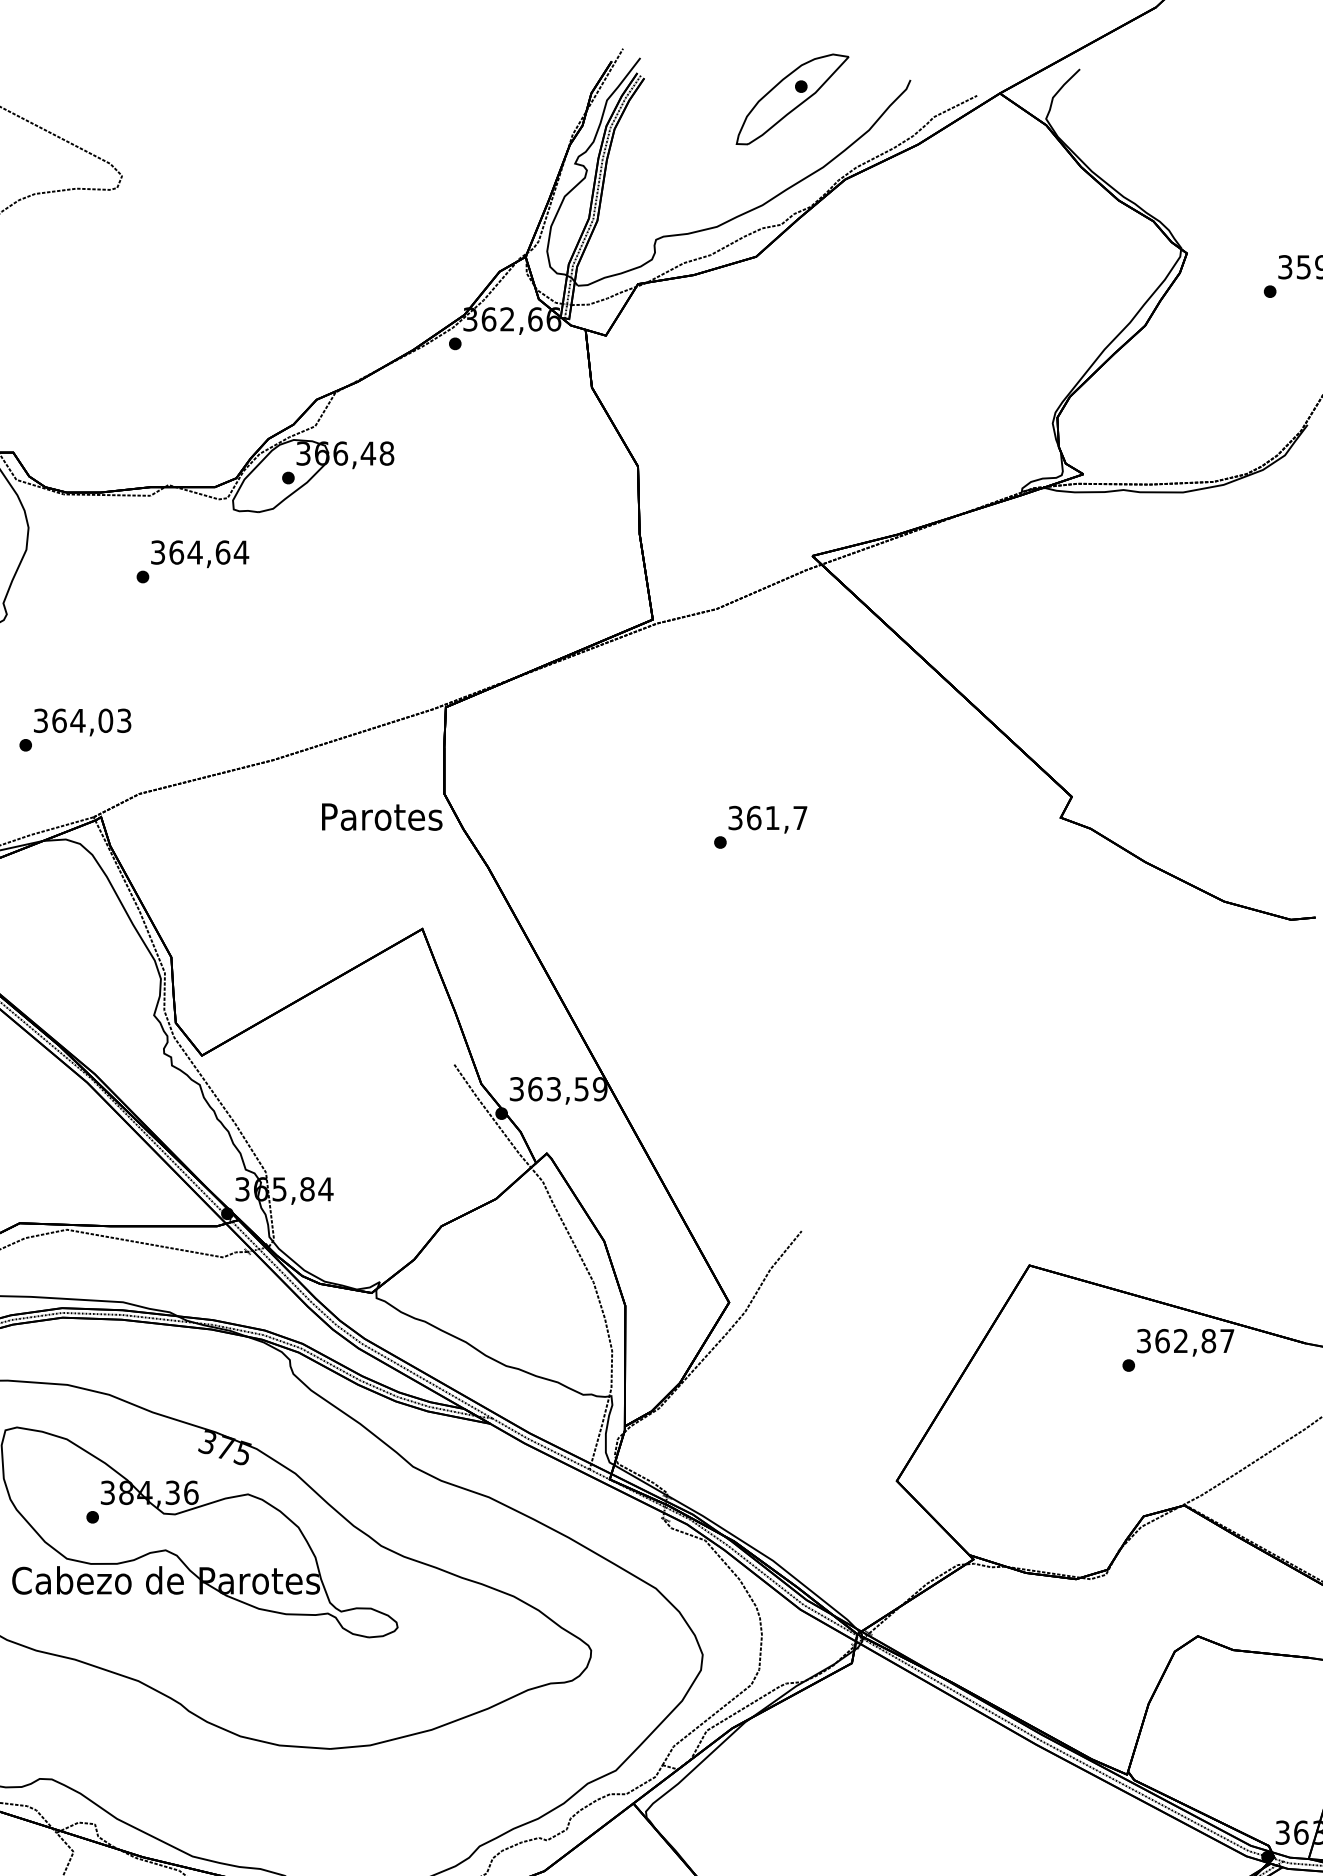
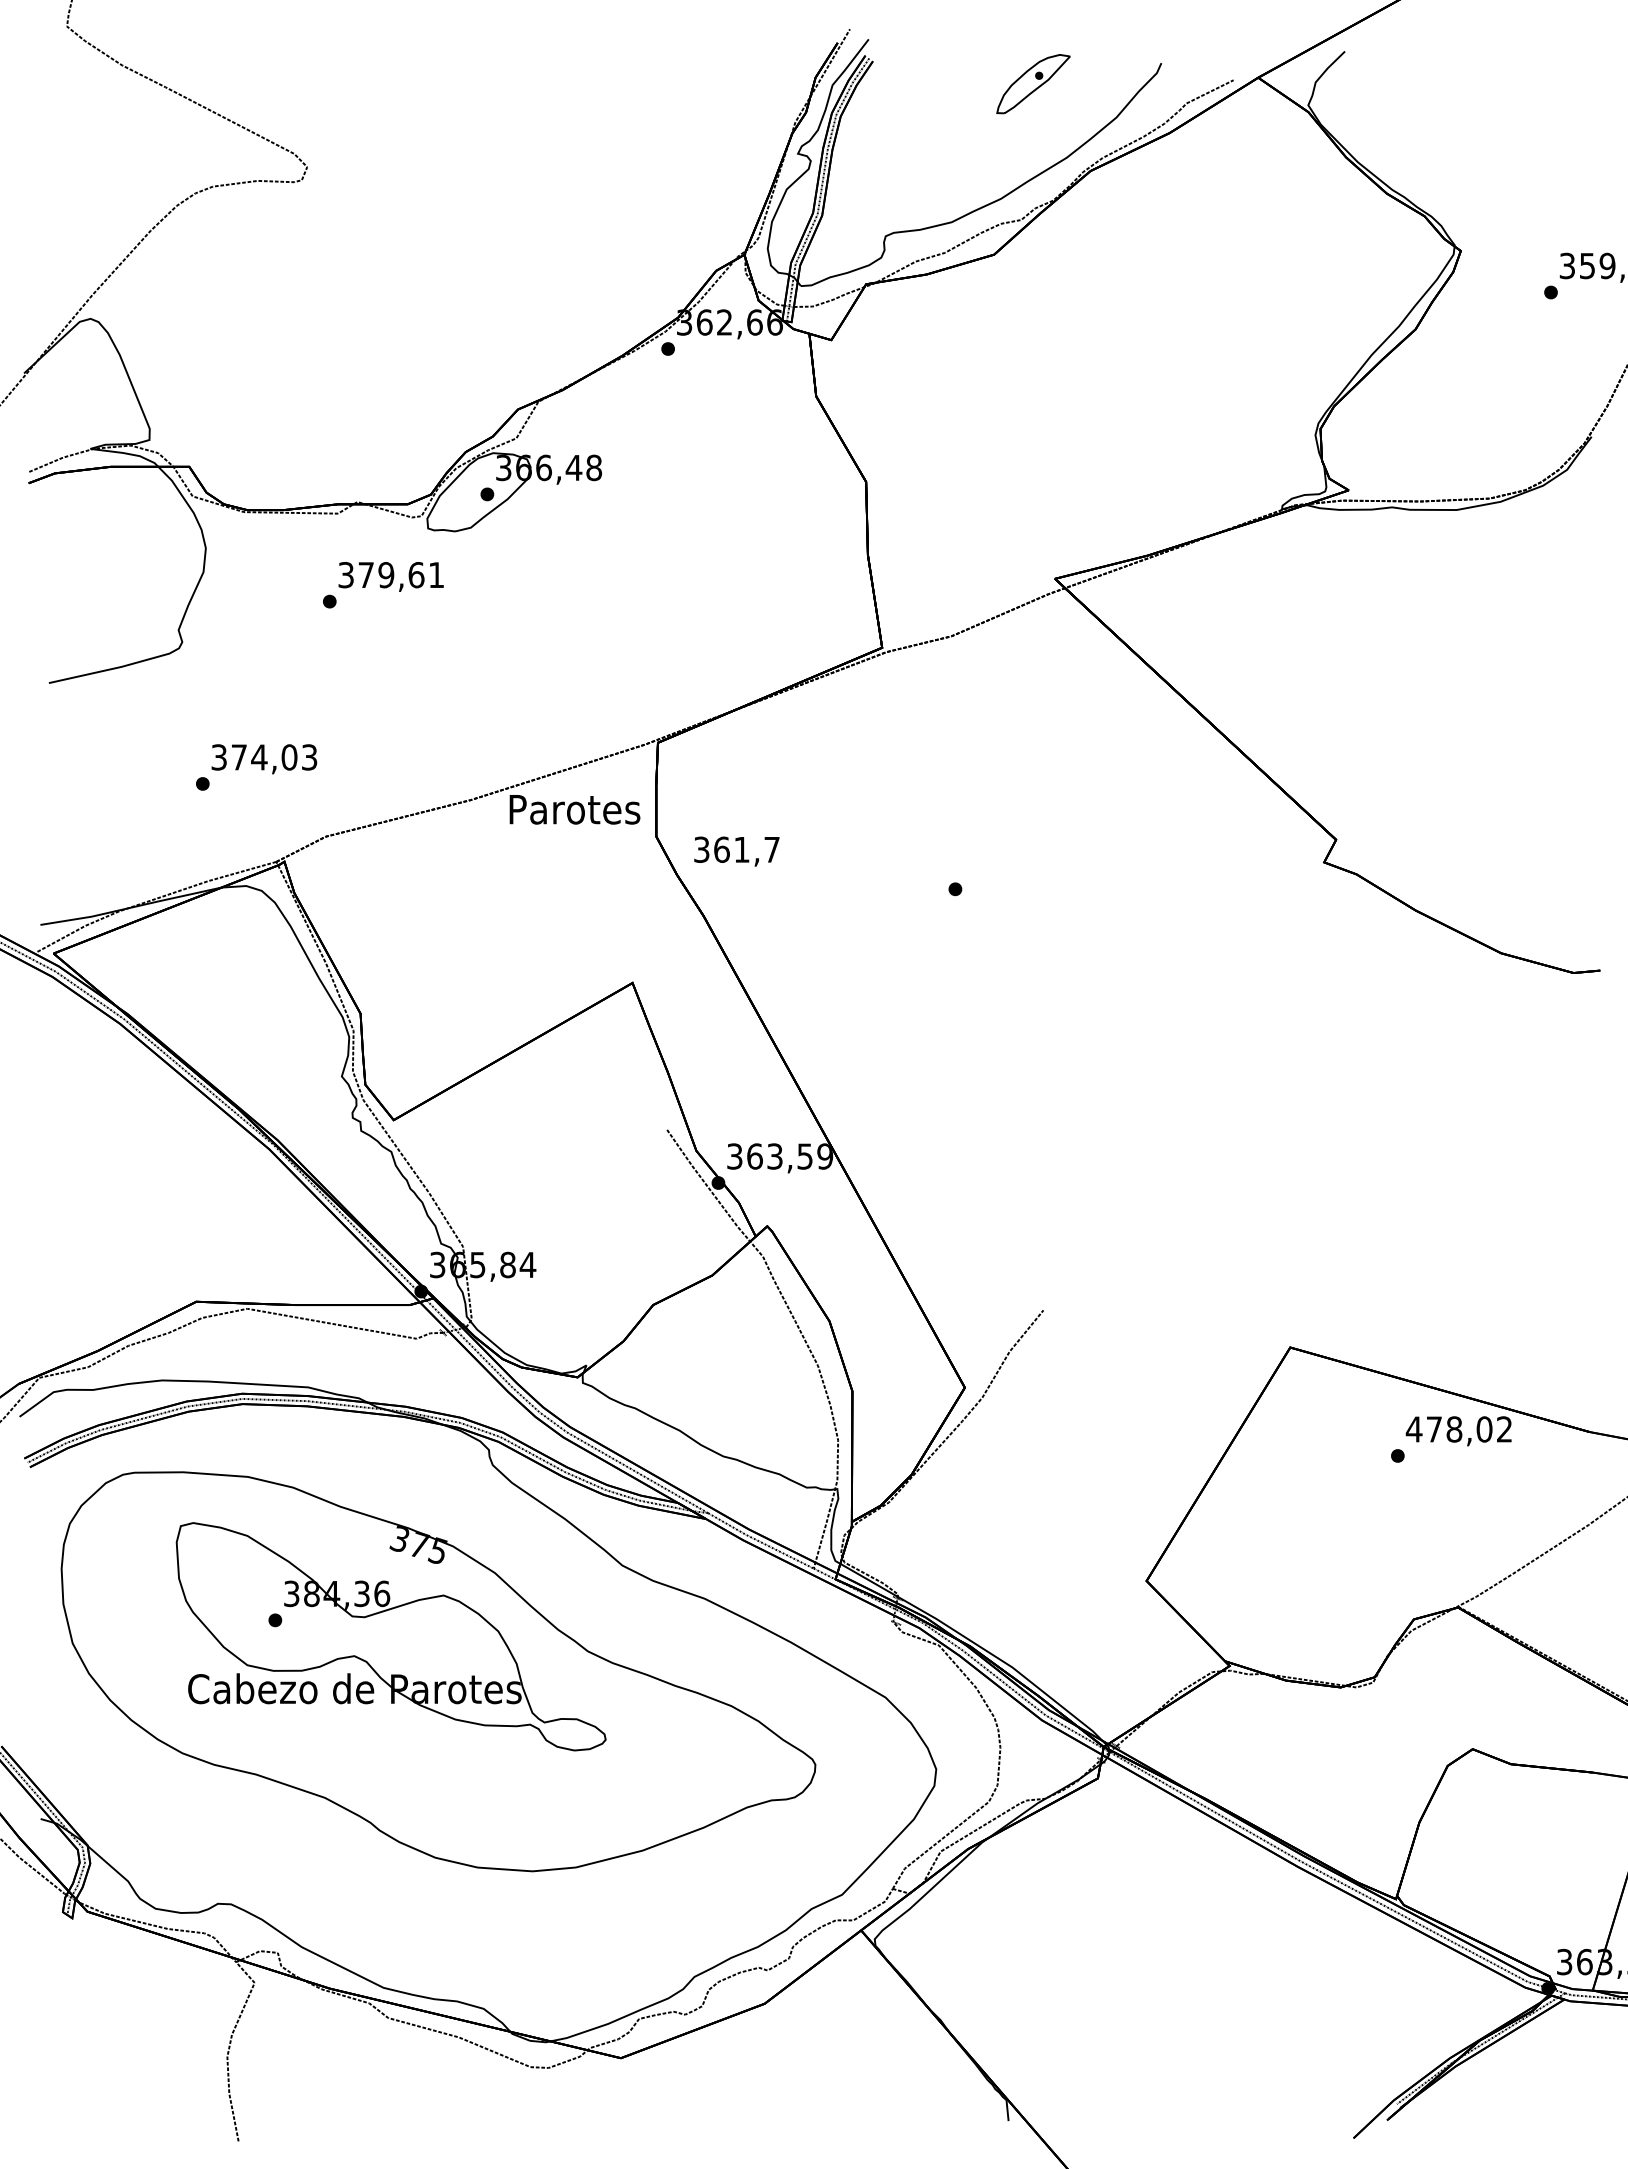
part: (792, 98) -> (1033, 83), size x0.6
text: (209, 552) -> (401, 575), 364,64 -> 379,61
text: (59, 720) -> (239, 757), 364,03 -> 374,03
text: (381, 816) -> (574, 809), moved
text: (767, 819) -> (736, 851), moved
text: (1184, 1341) -> (1458, 1429), 362,87 -> 478,02

